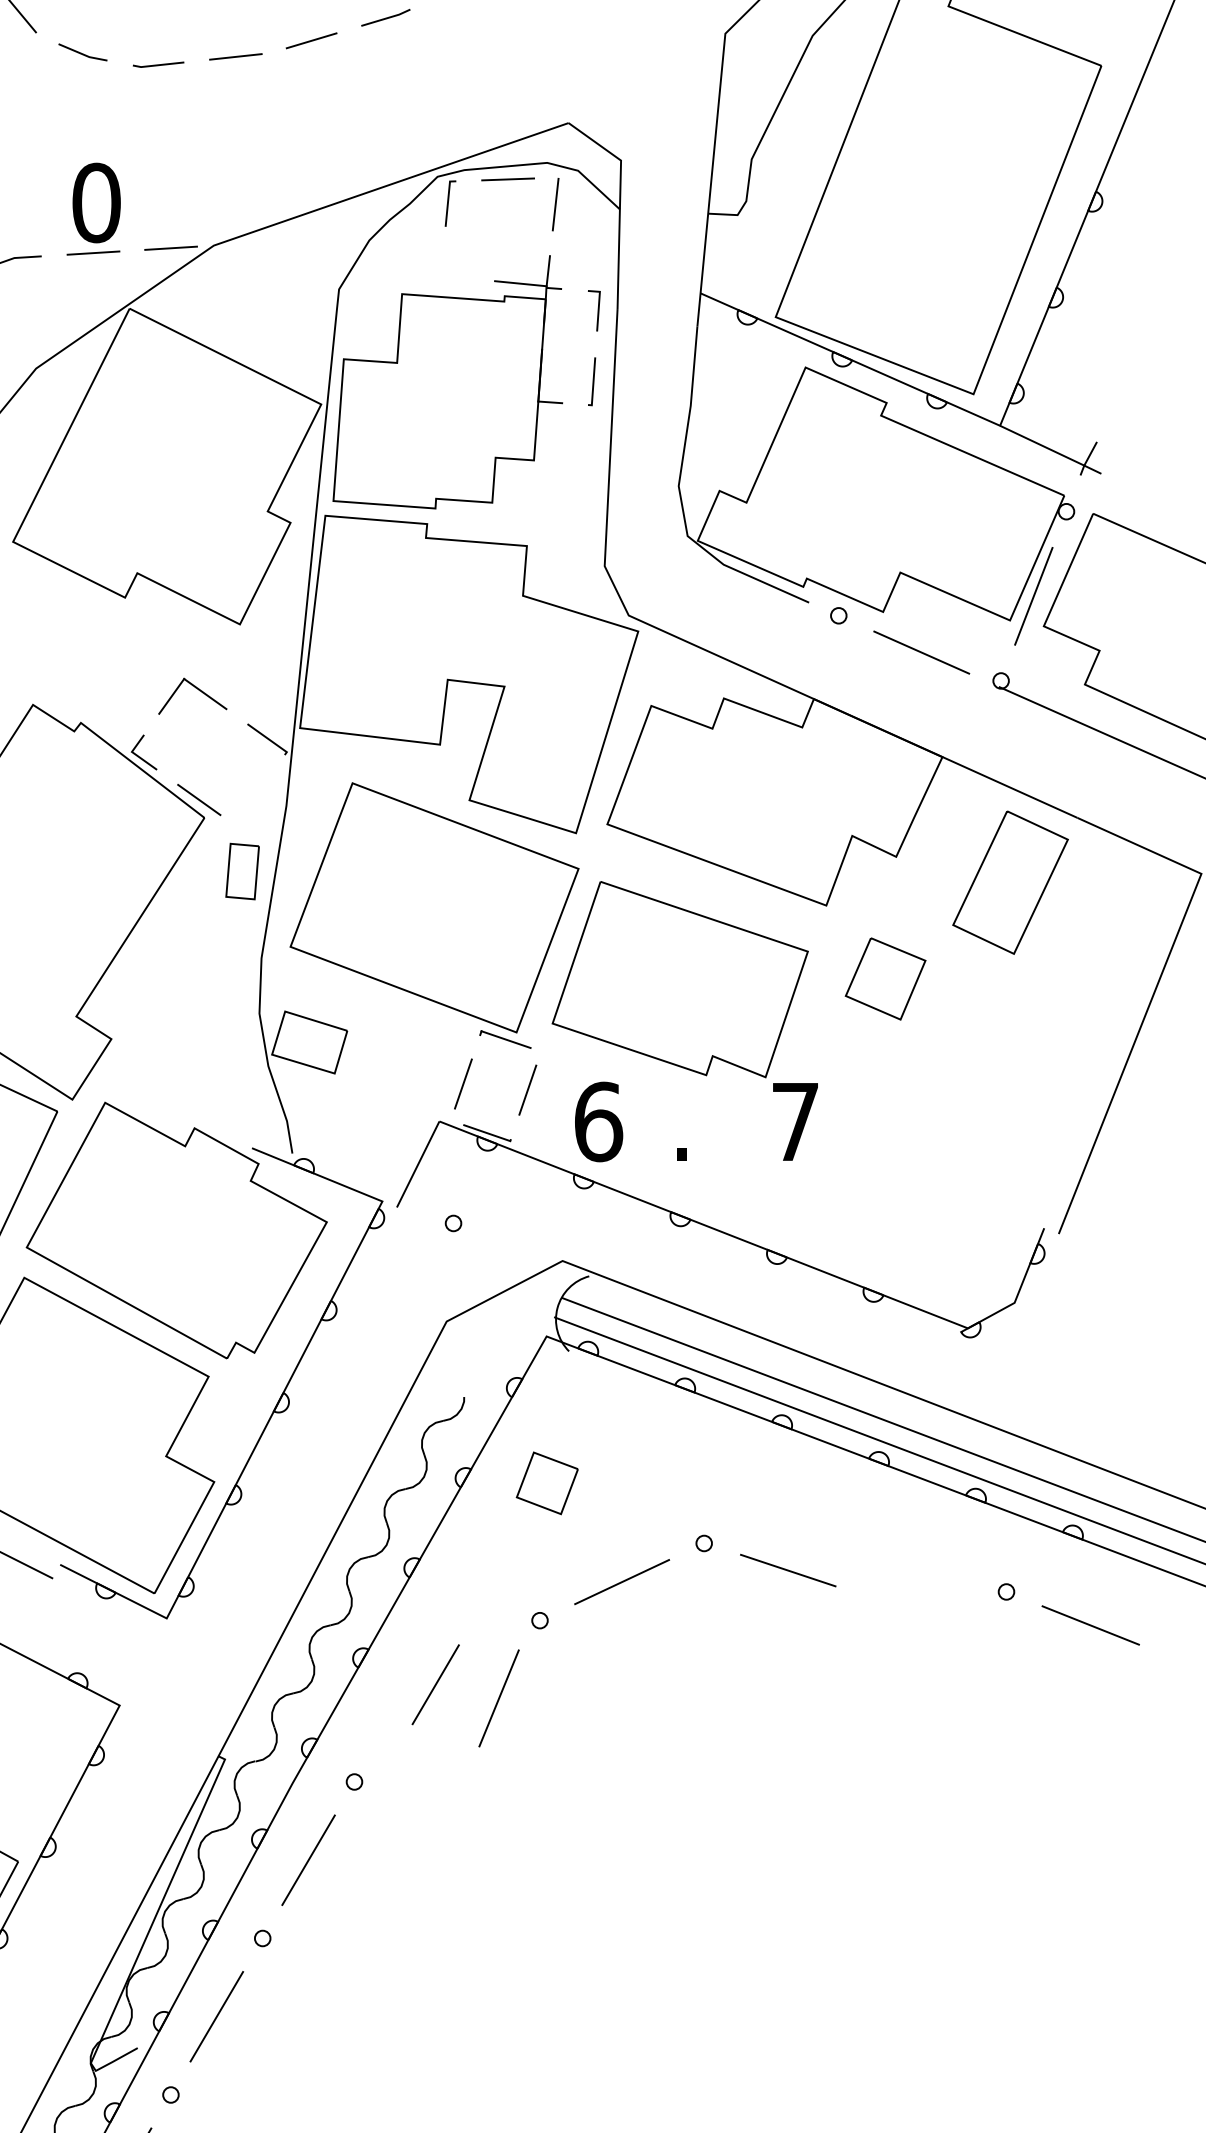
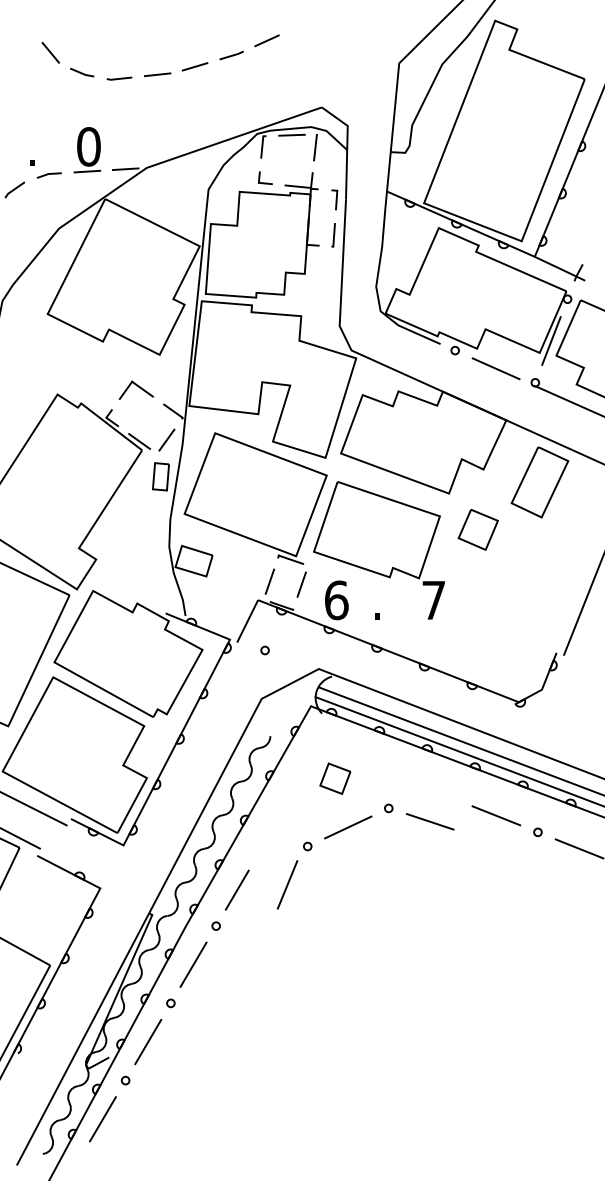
line: (444, 265) -> (260, 177), added
line: (253, 795) -> (166, 439), added
part: (547, 1482) -> (335, 778), moved
line: (922, 1557) -> (496, 815), added
line: (434, 1683) -> (236, 889), moved

